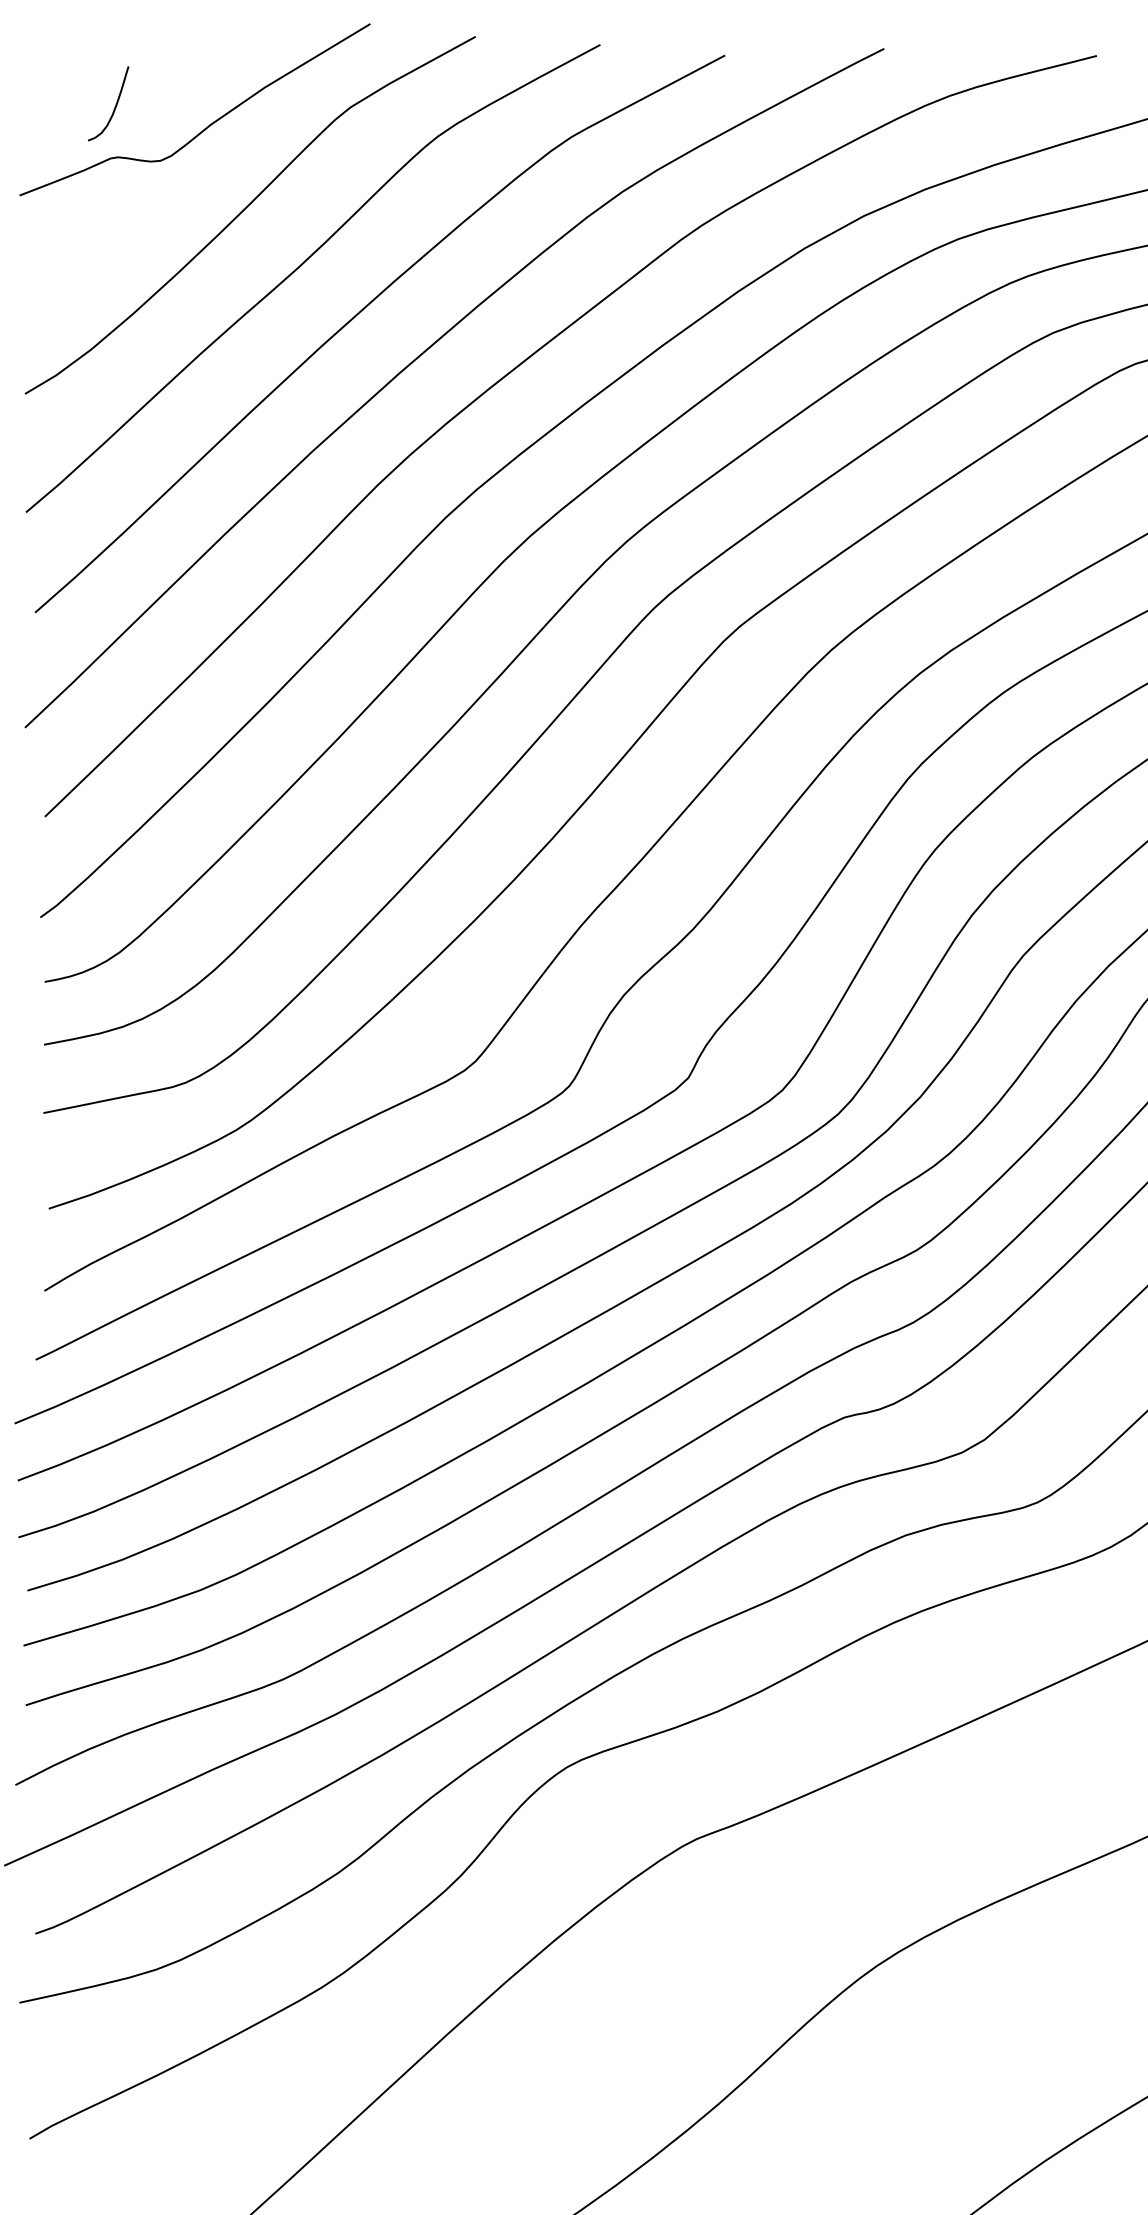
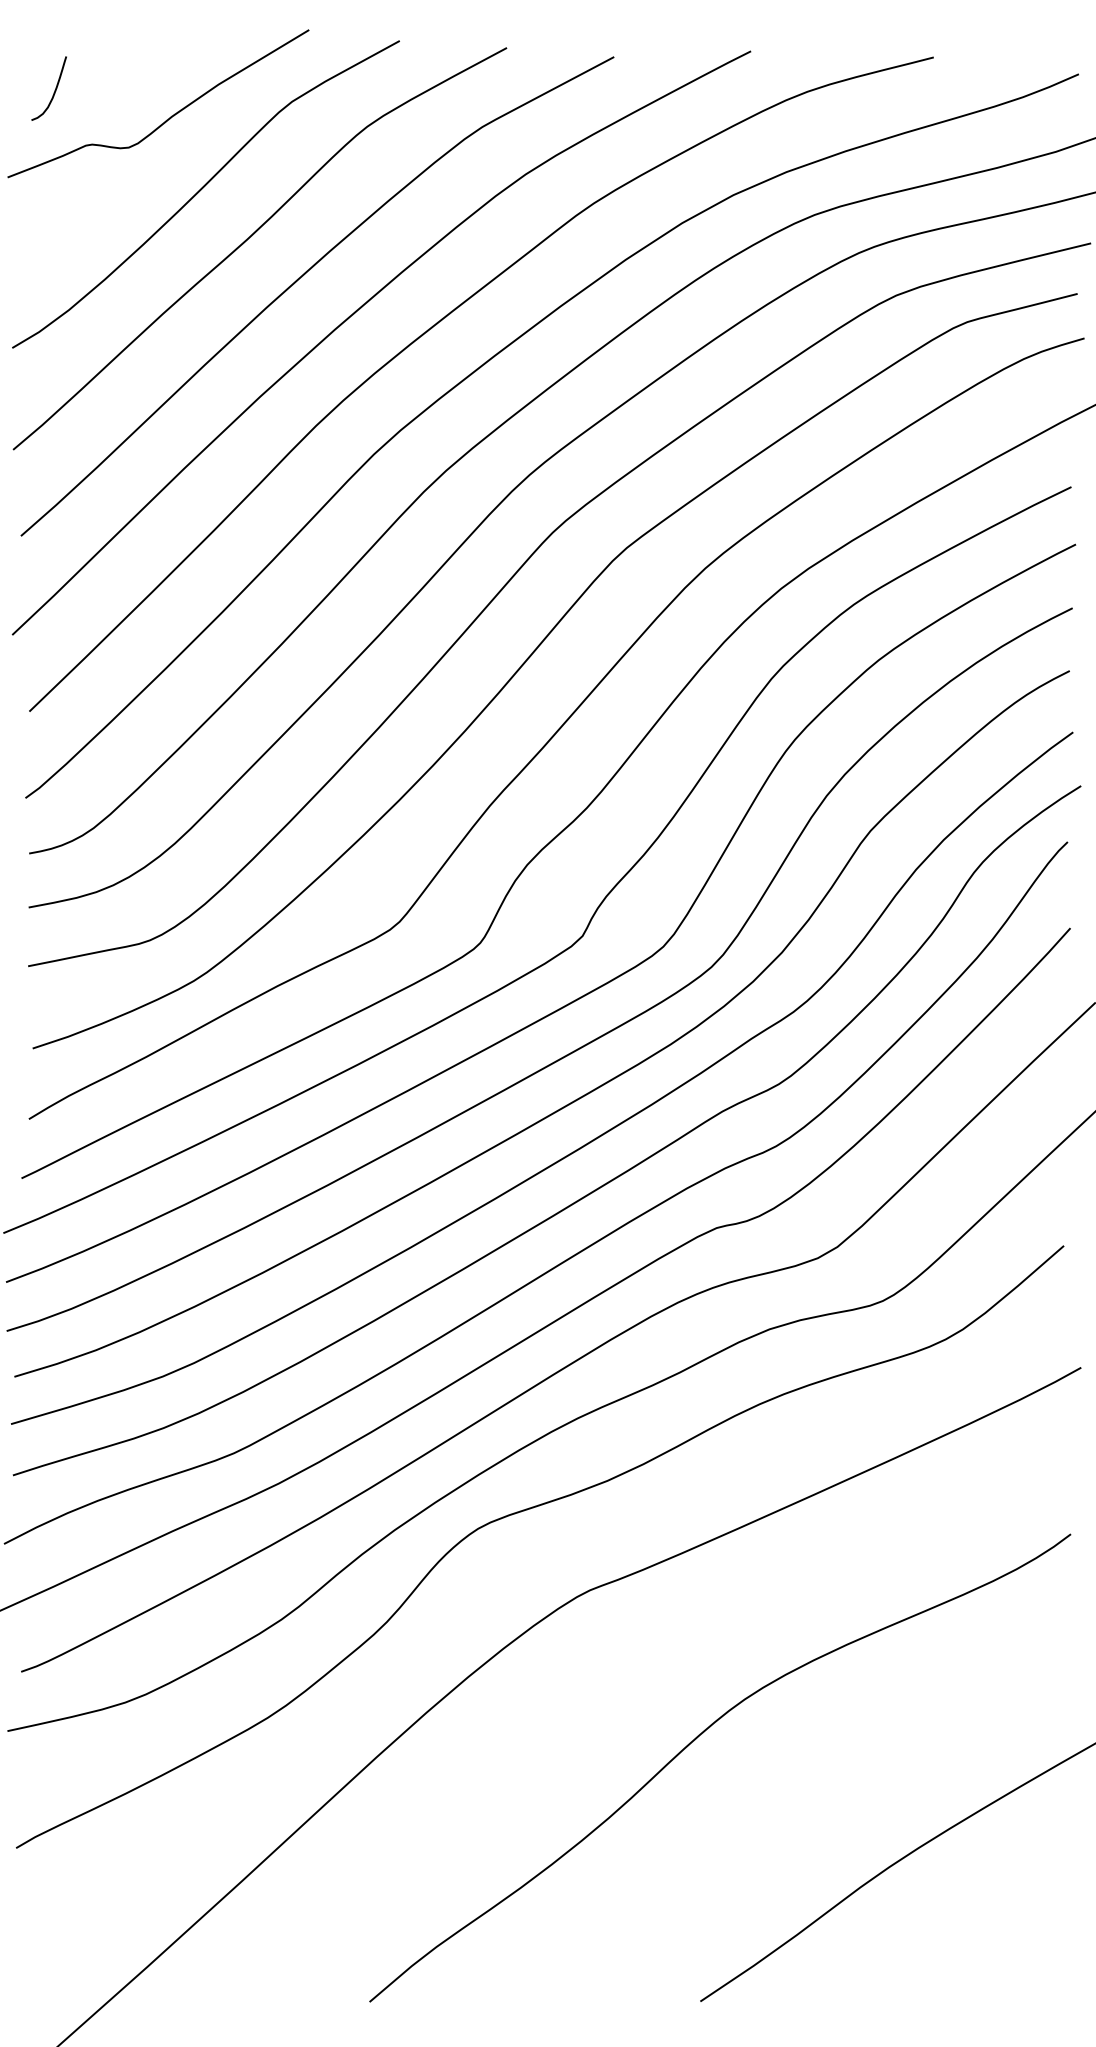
curve: (114, 106) -> (54, 90), moved

